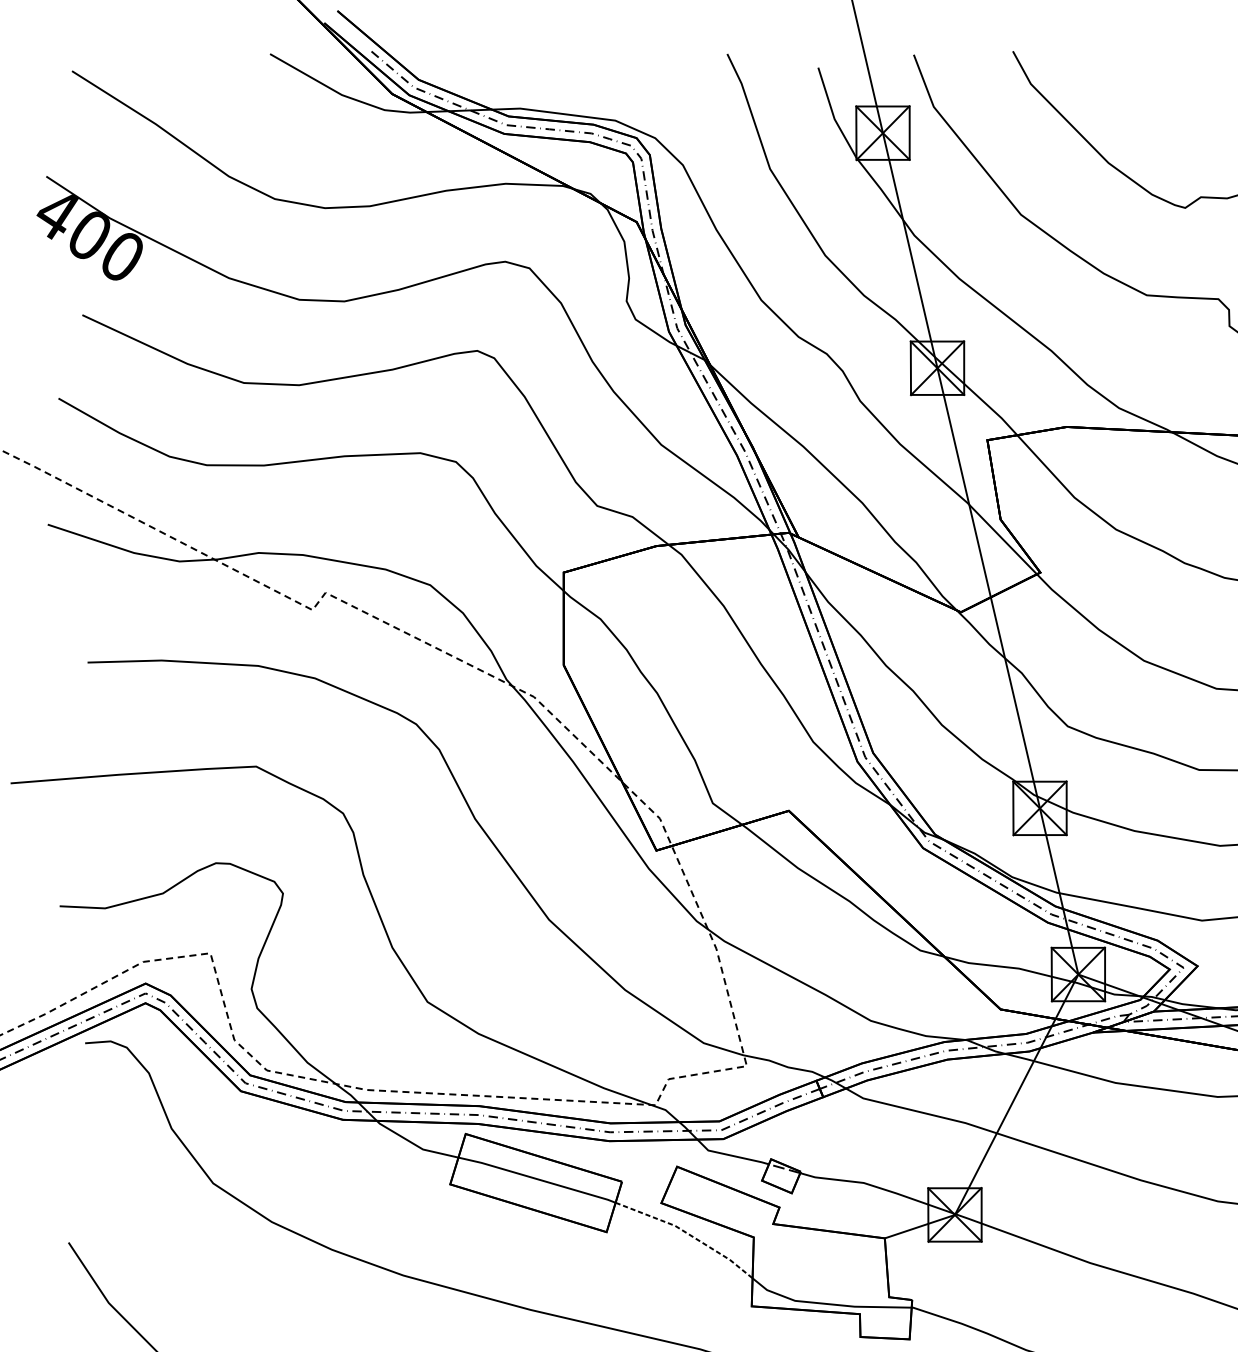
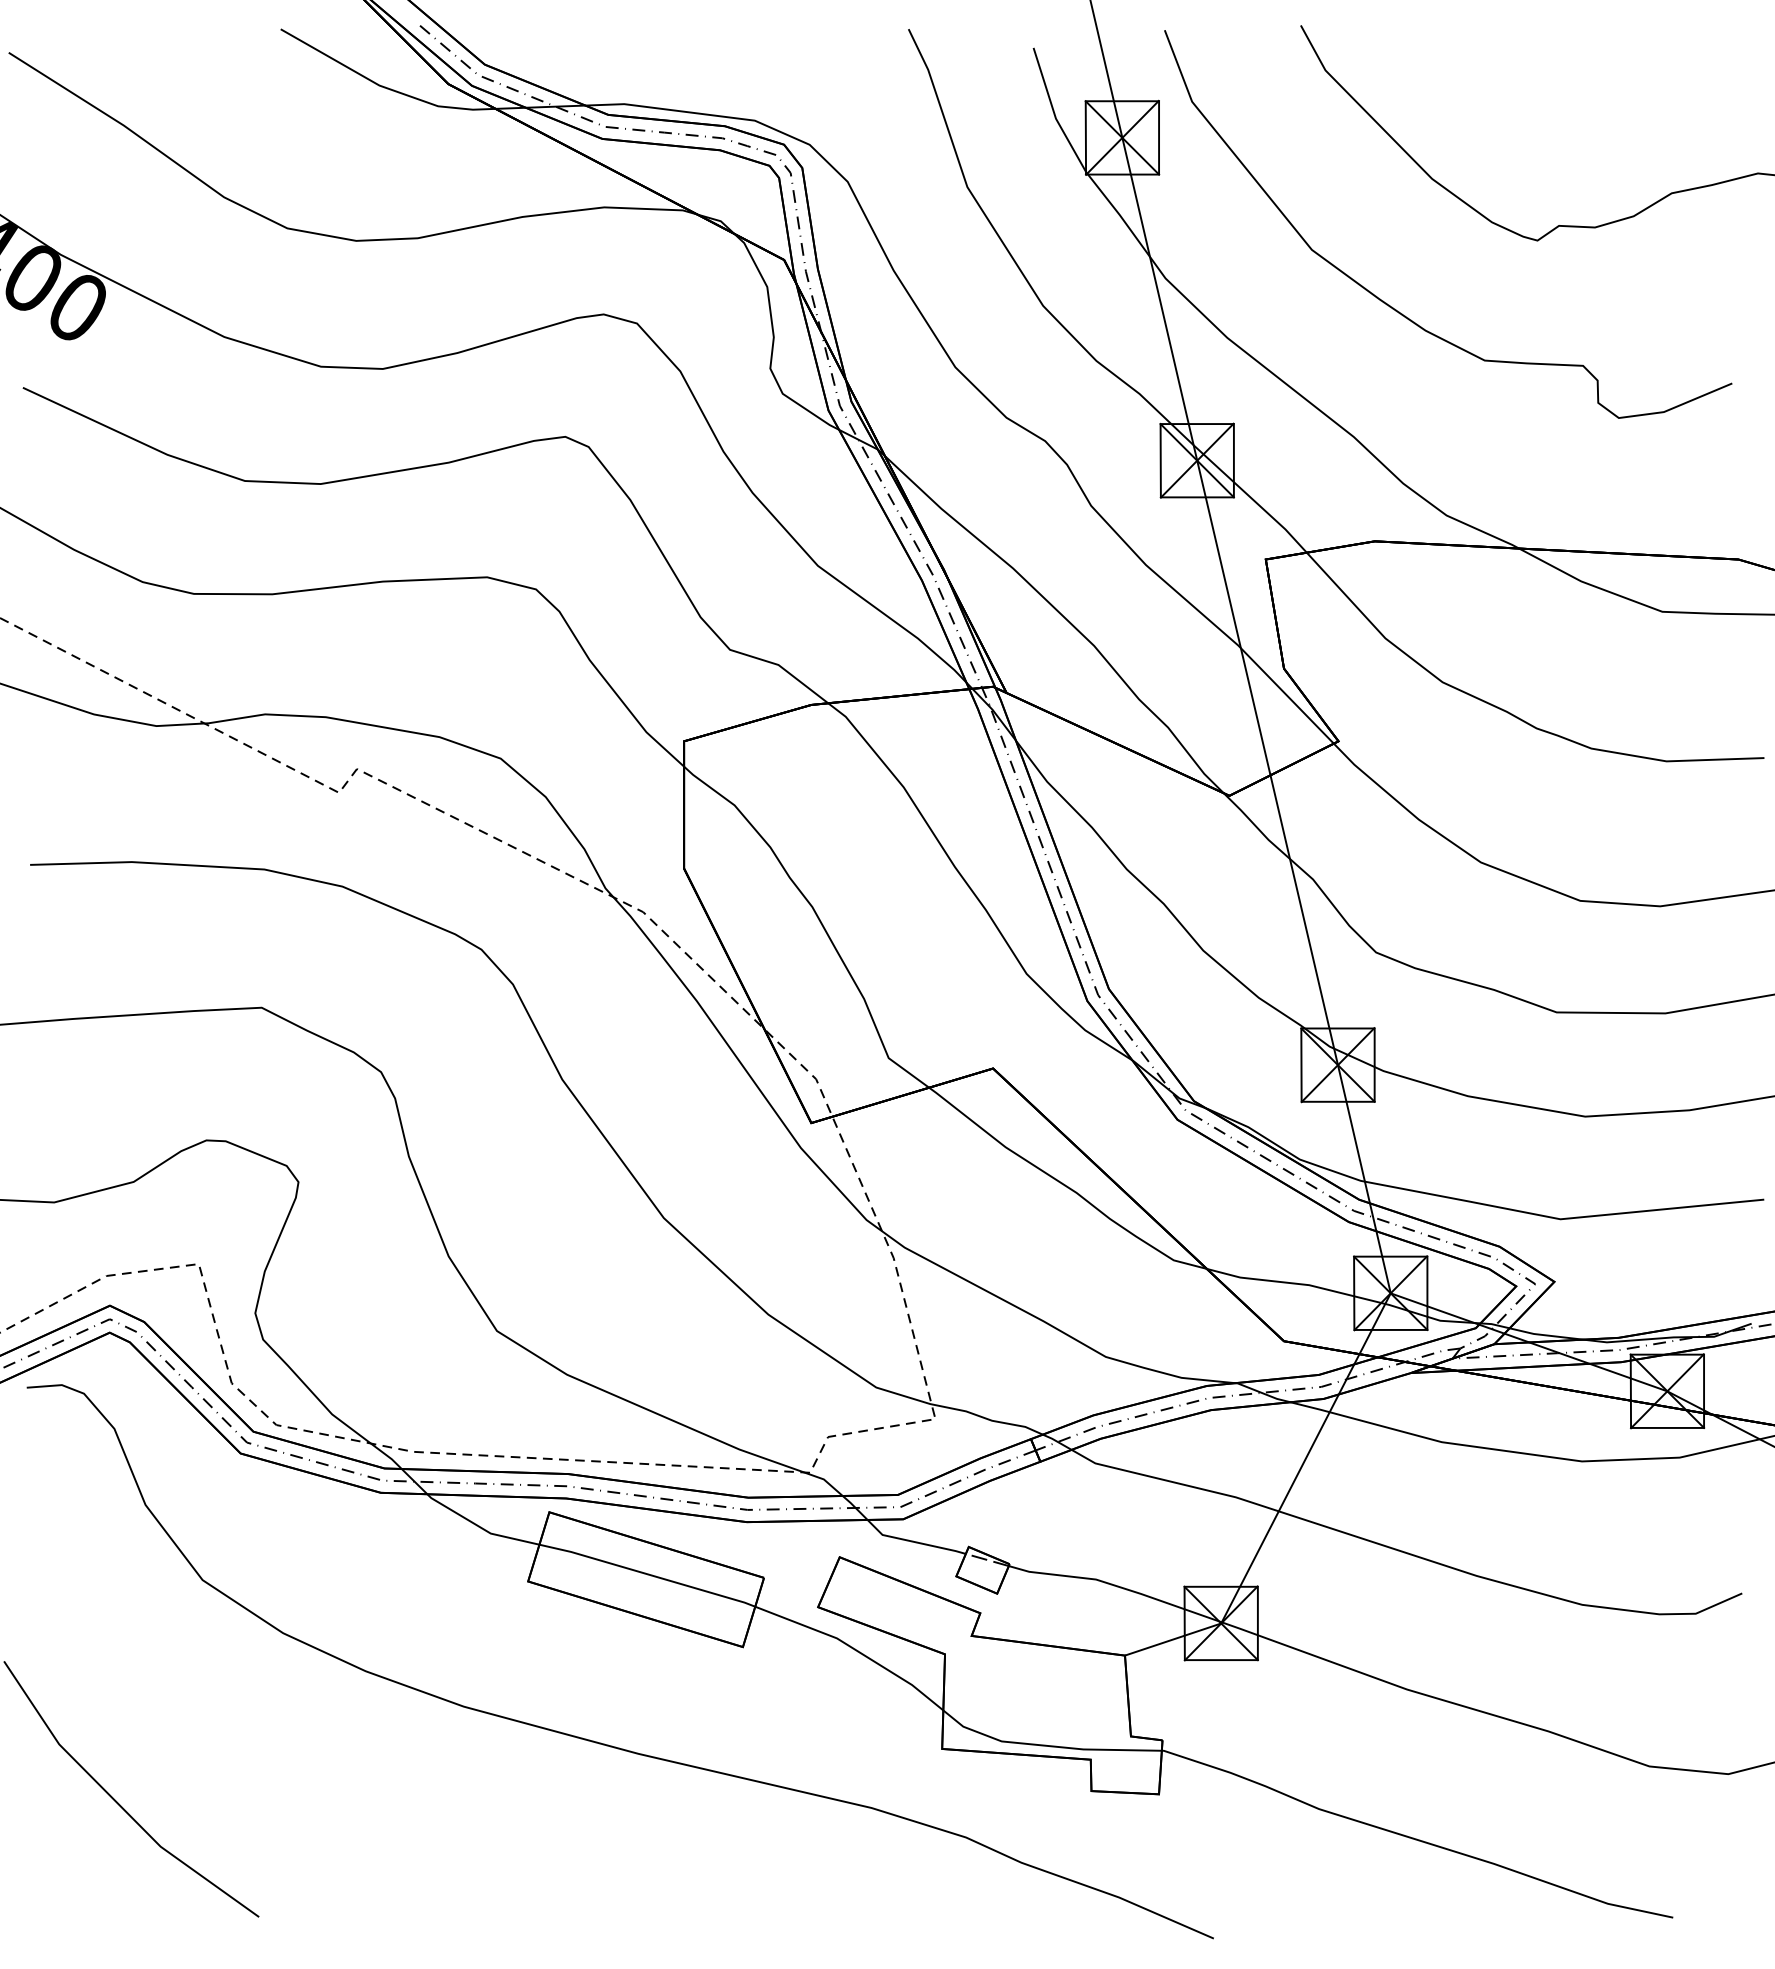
line: (687, 1233) -> (854, 1649), dashed -> solid

